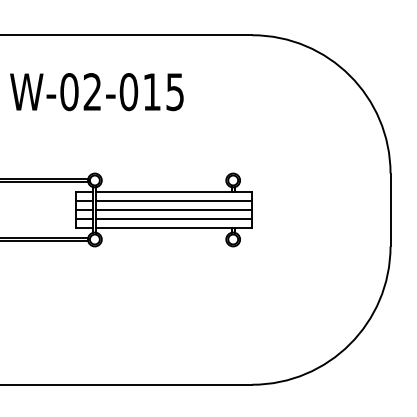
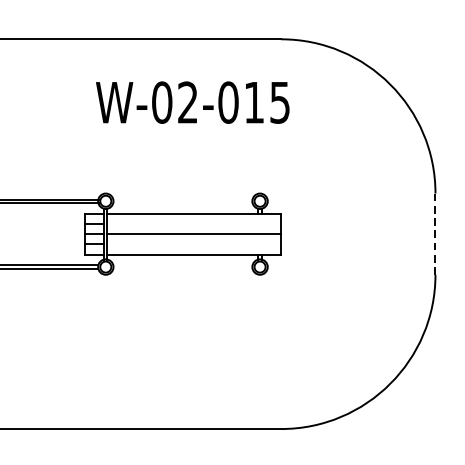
text: (96, 92) -> (192, 103), moved
line: (174, 200) -> (194, 223), removed
line: (390, 210) -> (435, 234), solid -> dashed
line: (174, 219) -> (194, 244), removed

